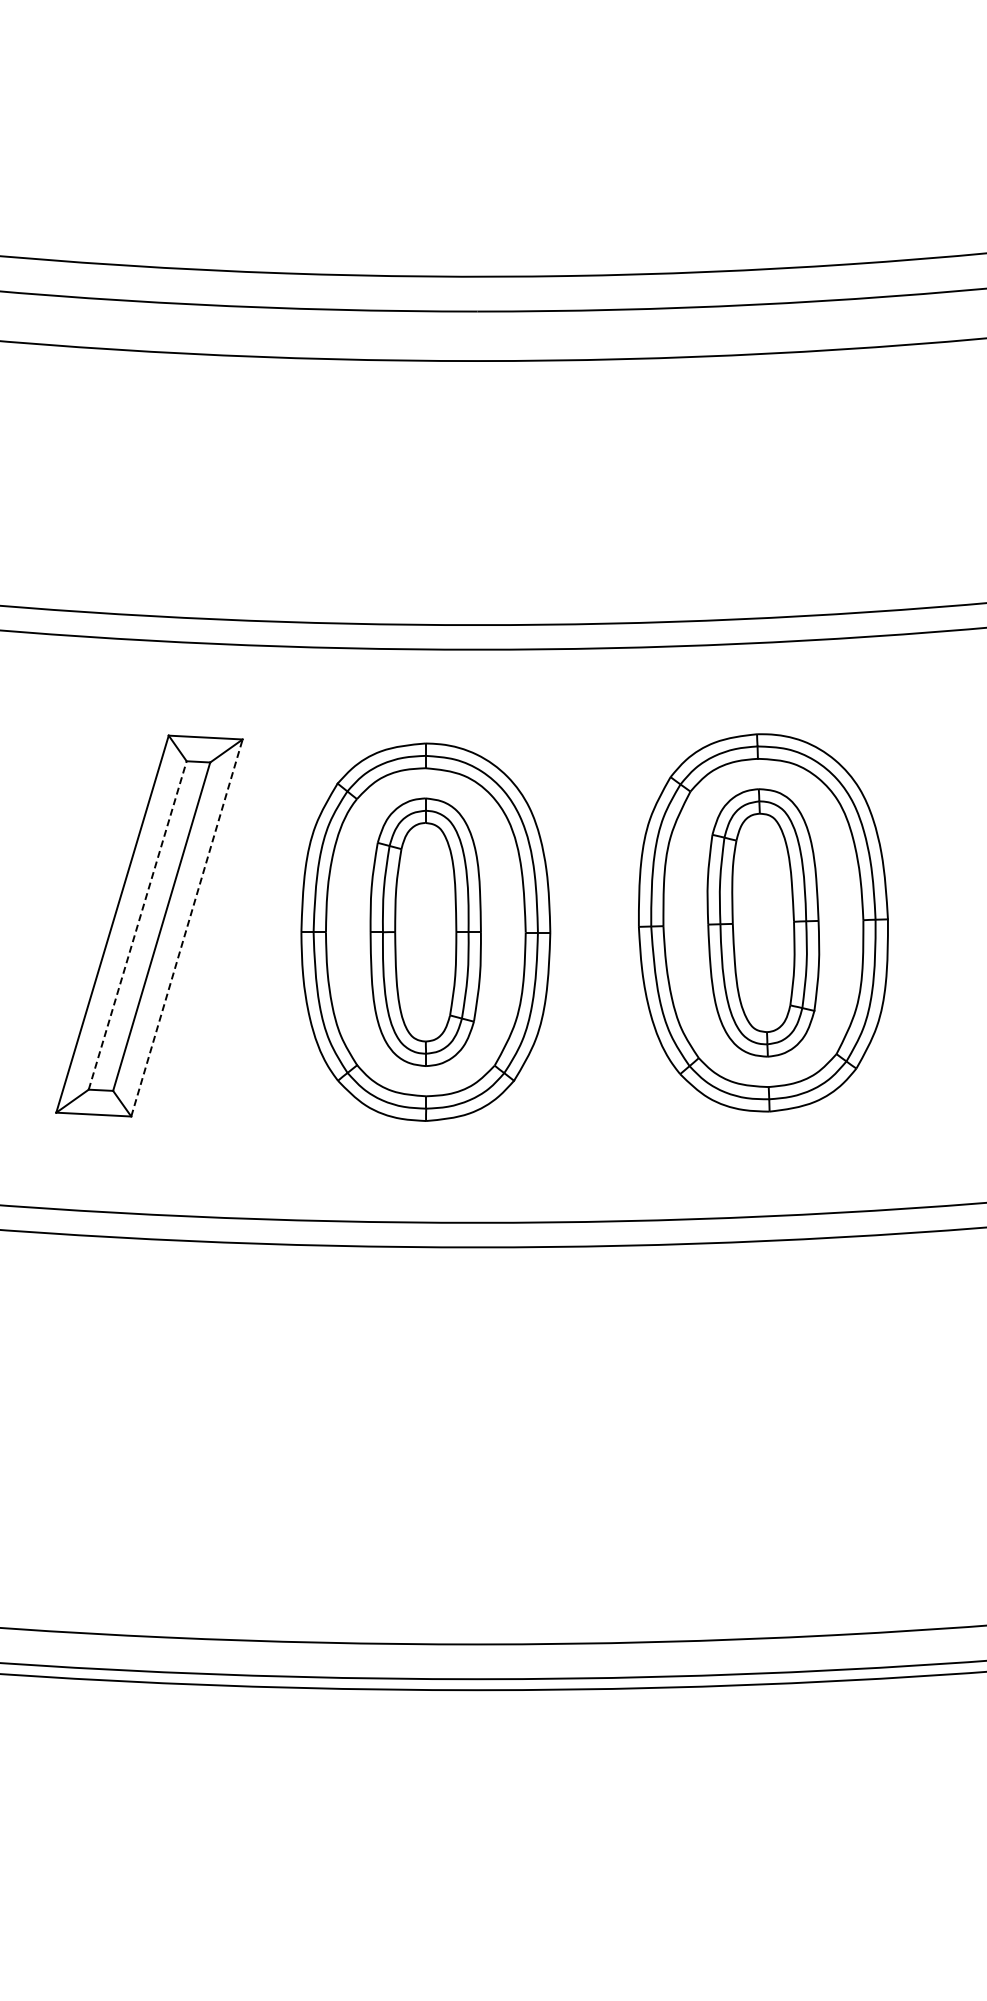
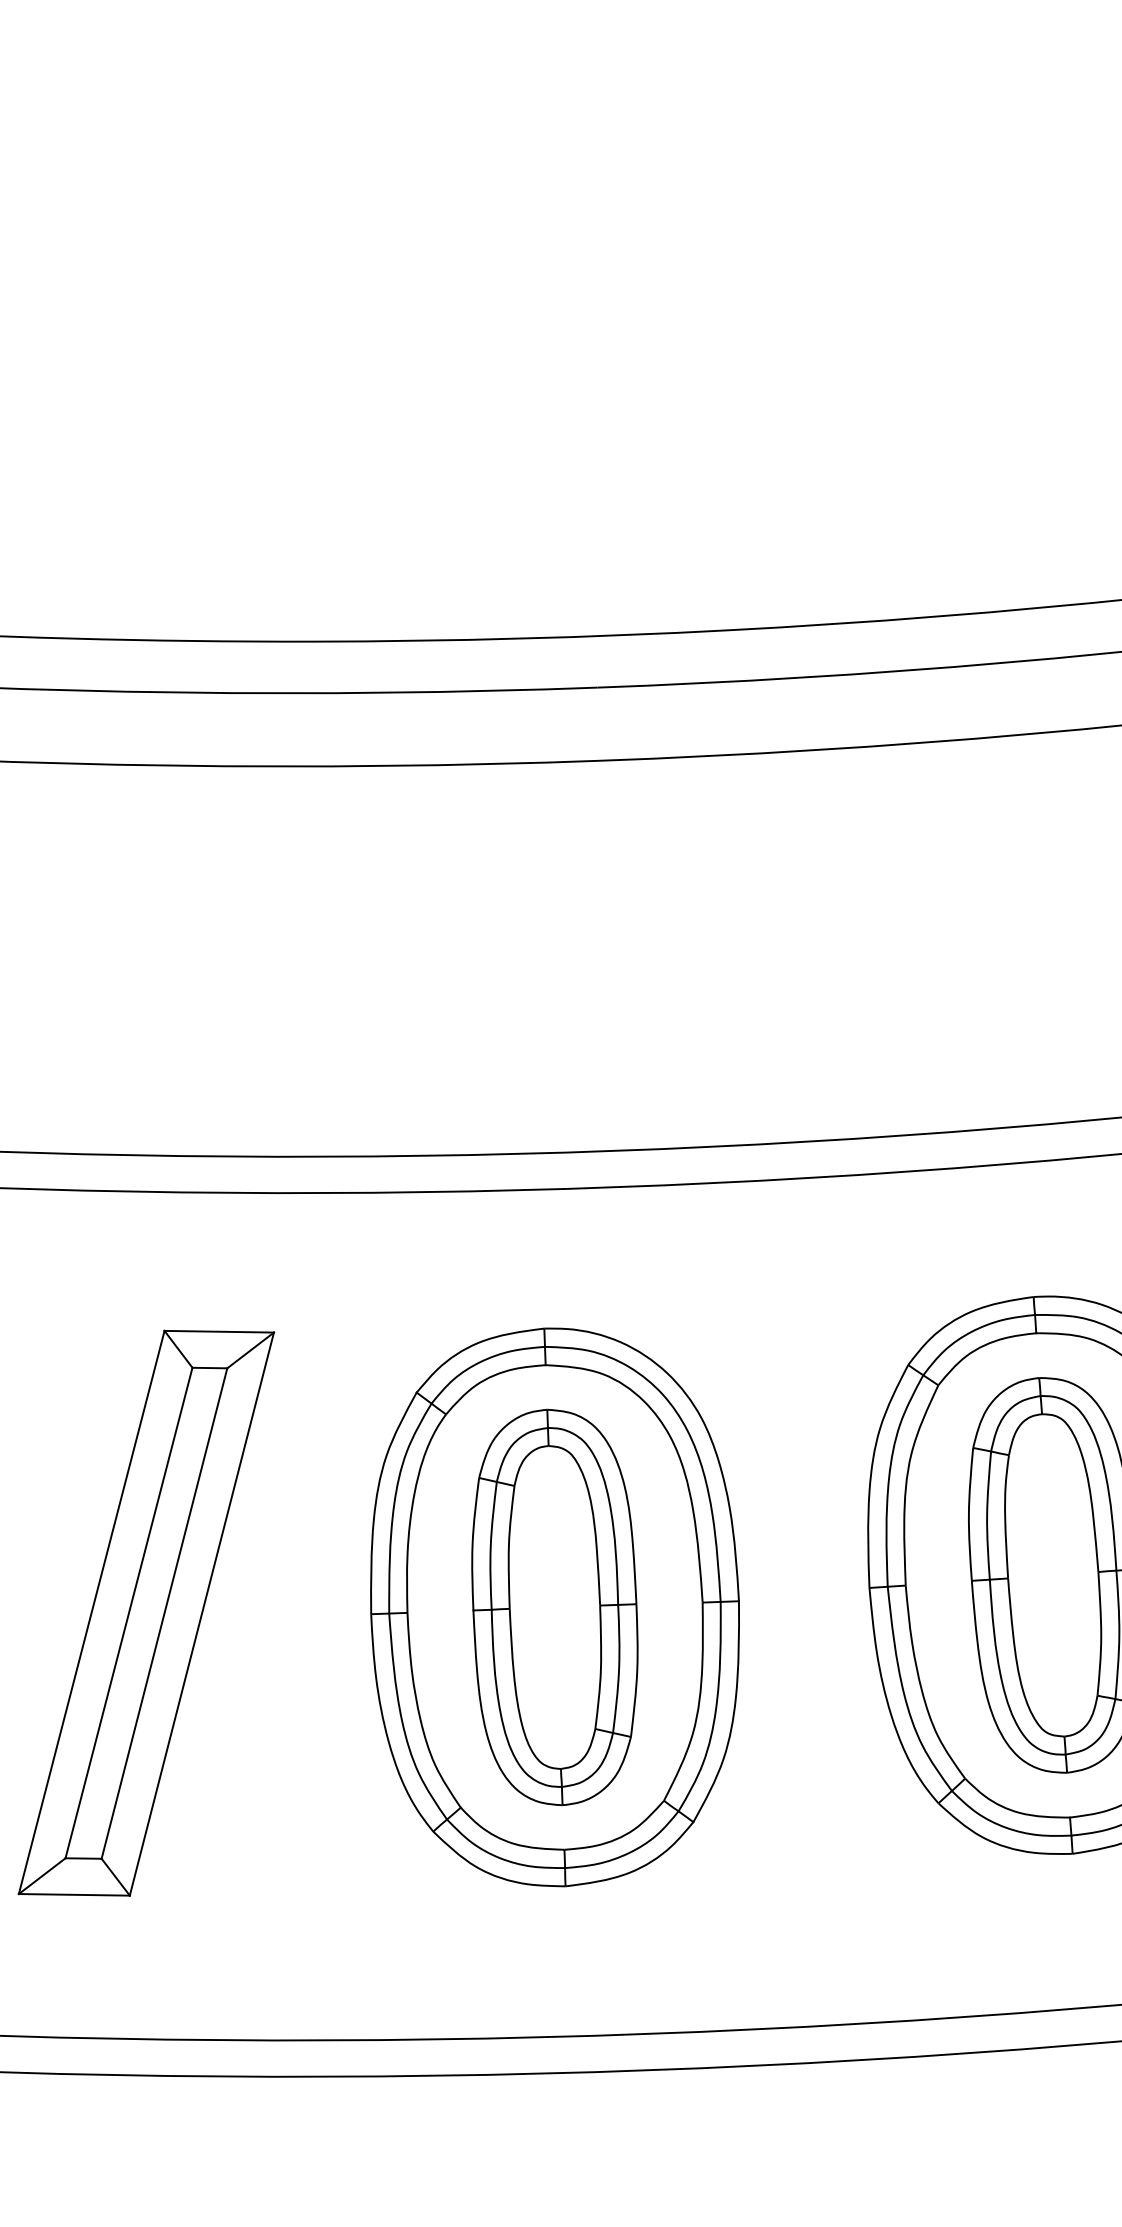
line: (137, 925) -> (128, 1613), dashed -> solid
line: (186, 928) -> (201, 1614), dashed -> solid

